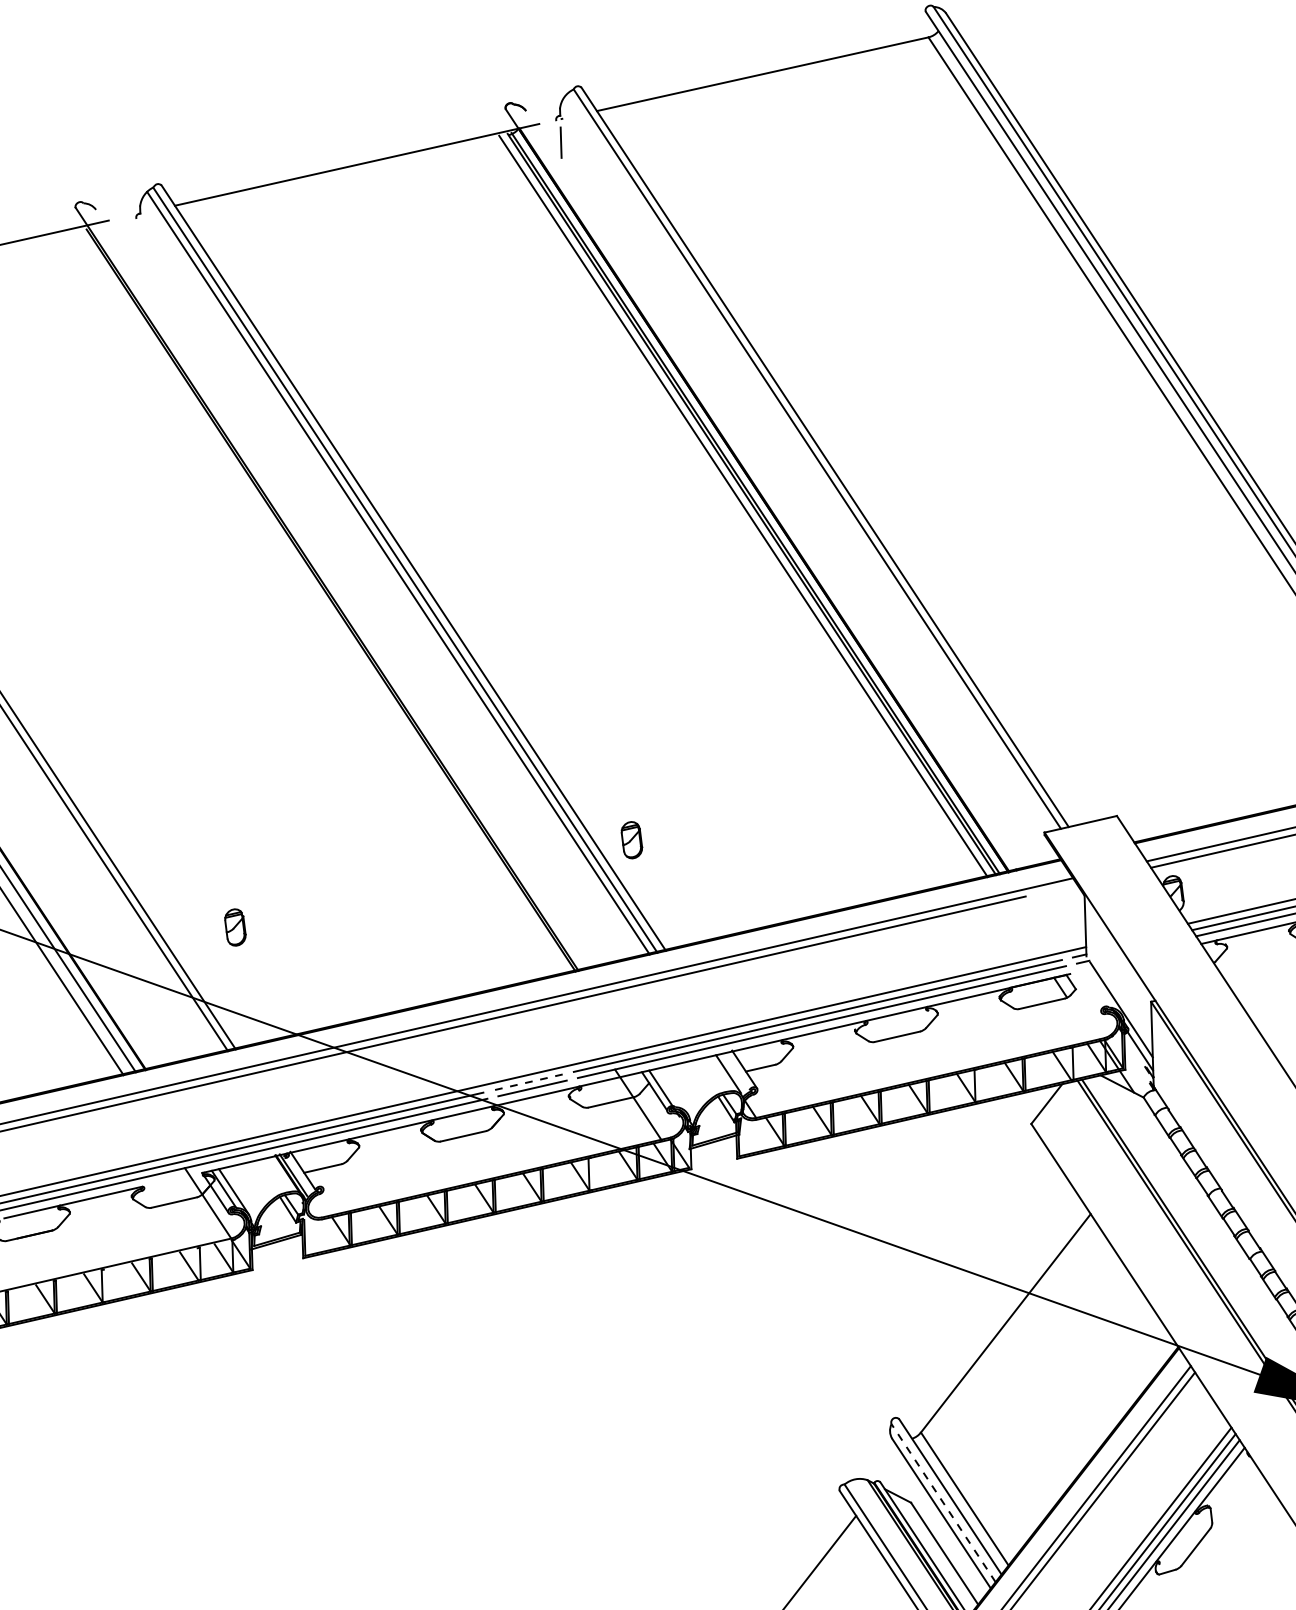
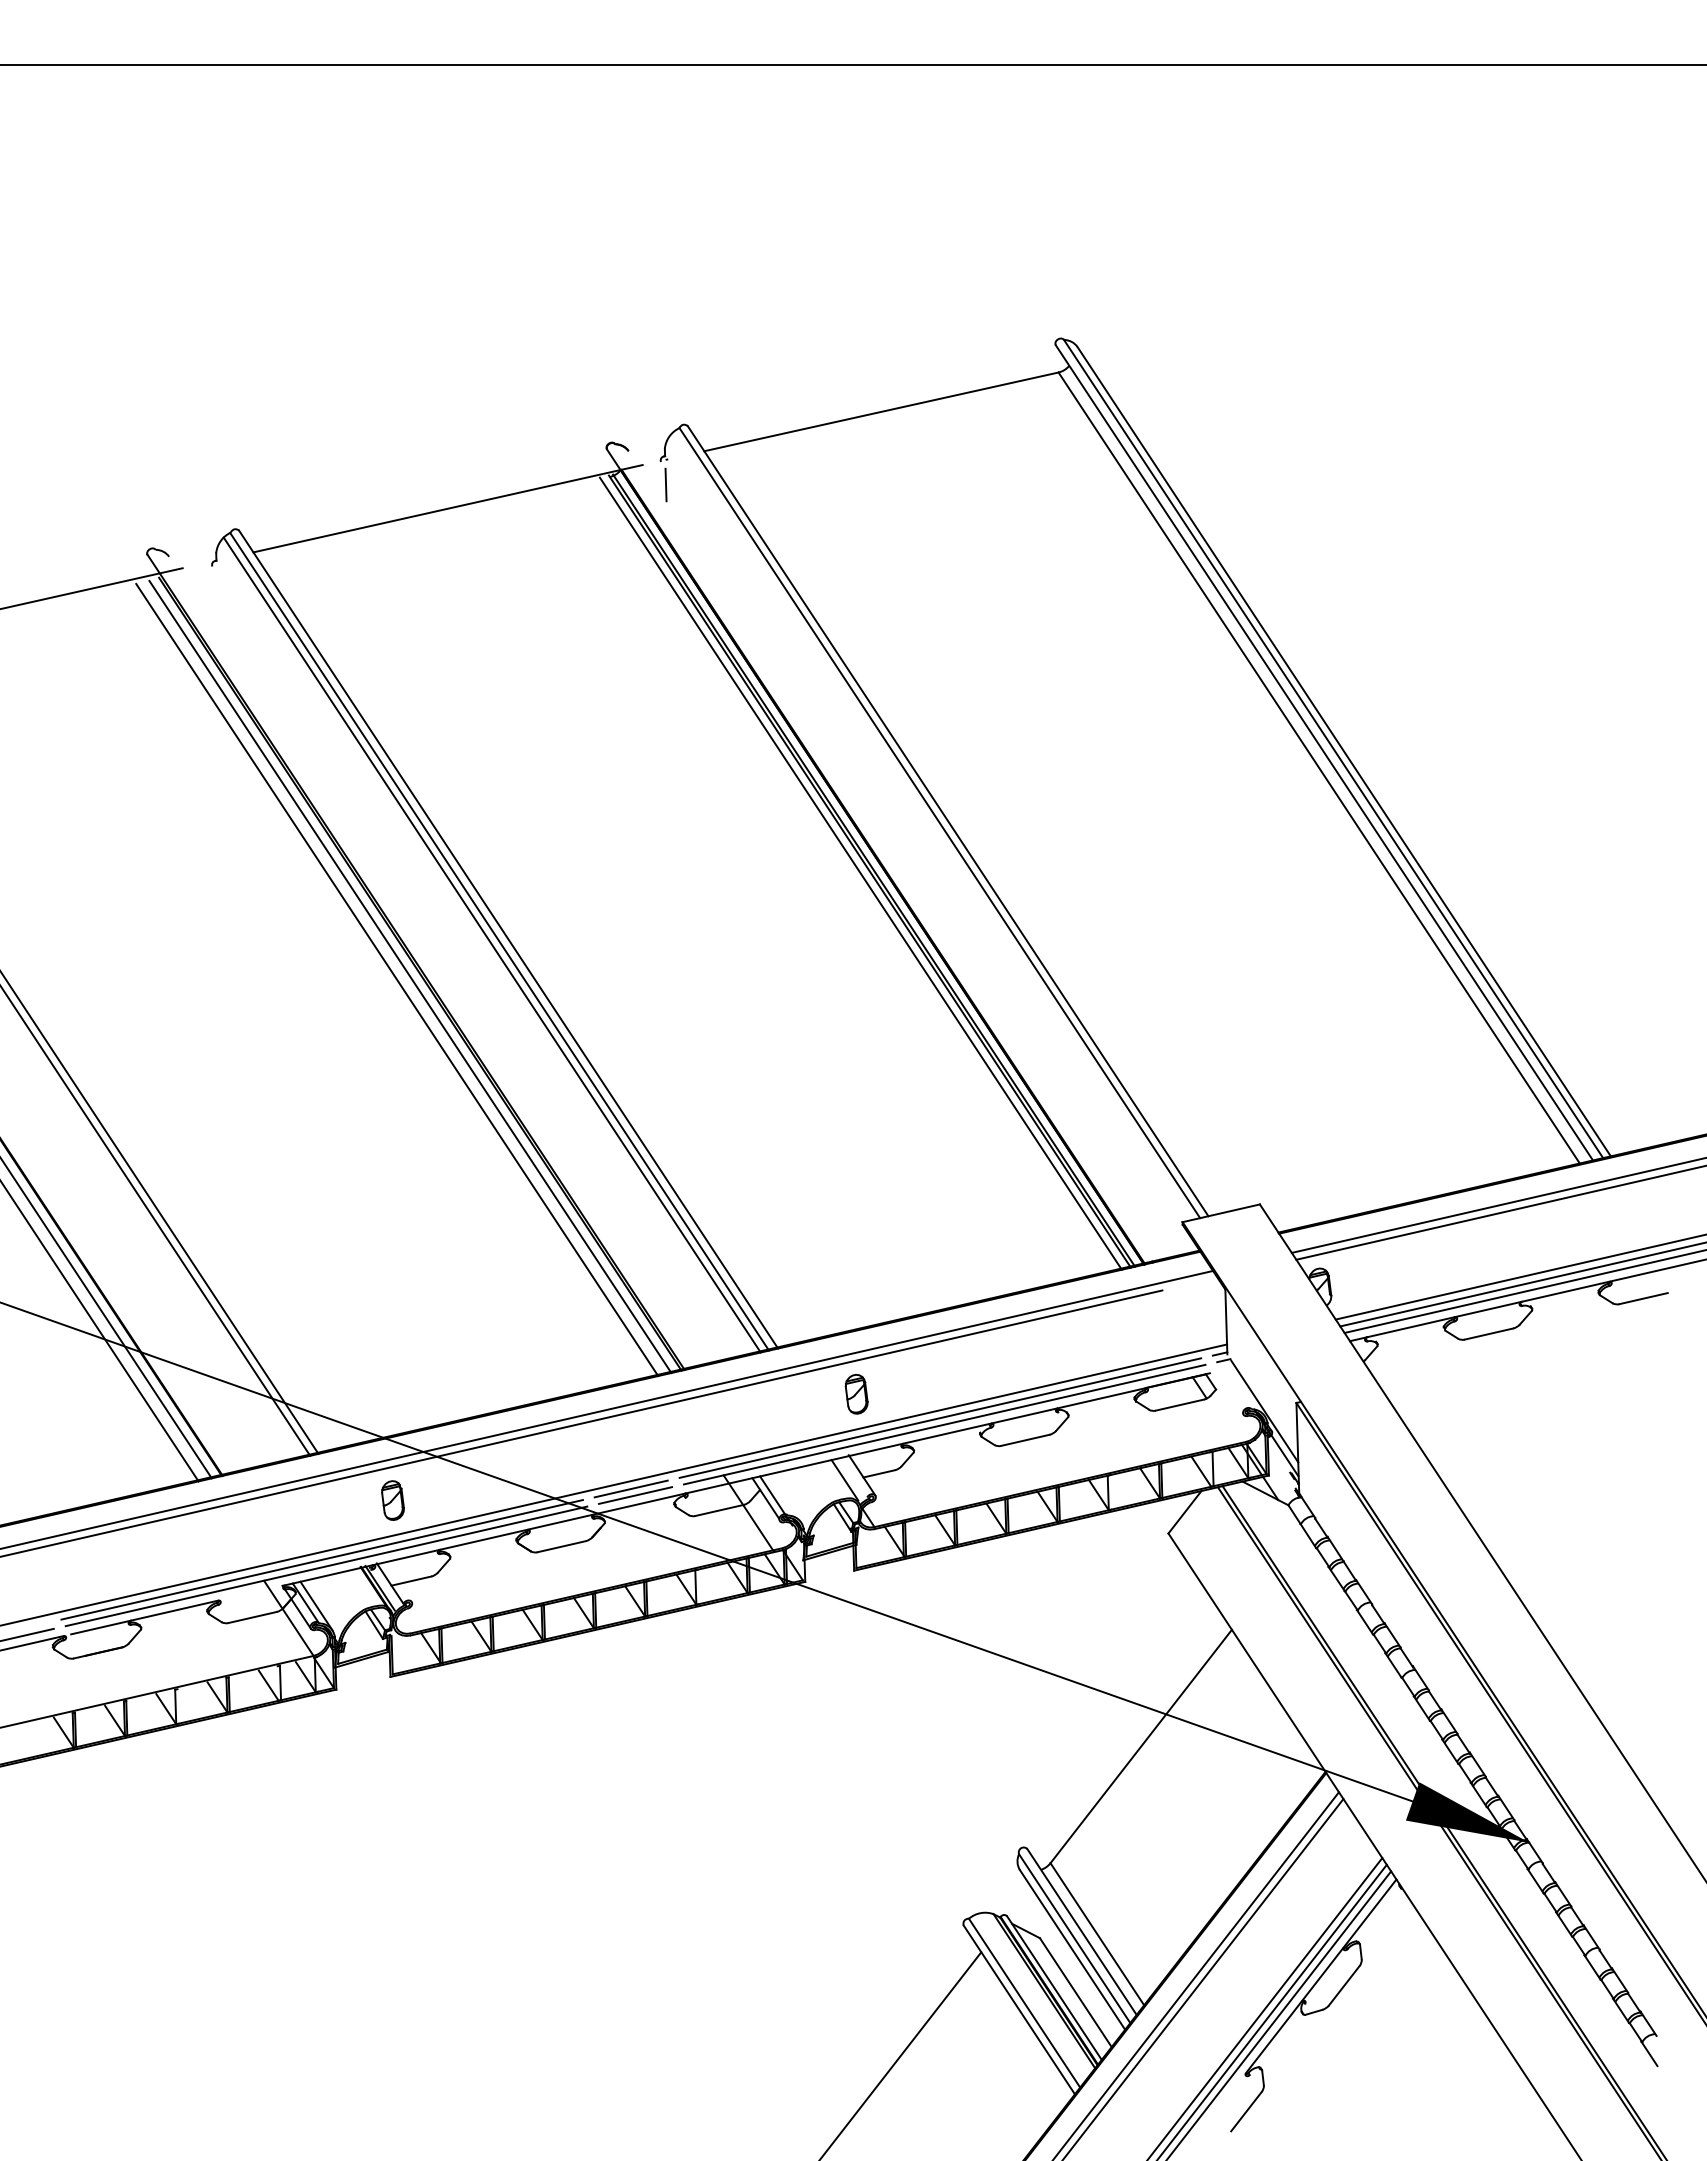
line: (321, 602) -> (410, 976), added
line: (309, 605) -> (397, 979), added
part: (631, 840) -> (856, 1394), moved
part: (234, 927) -> (392, 1500), moved
line: (527, 1082) -> (630, 1489), dashed -> solid
line: (943, 1503) -> (1074, 1938), dashed -> solid

